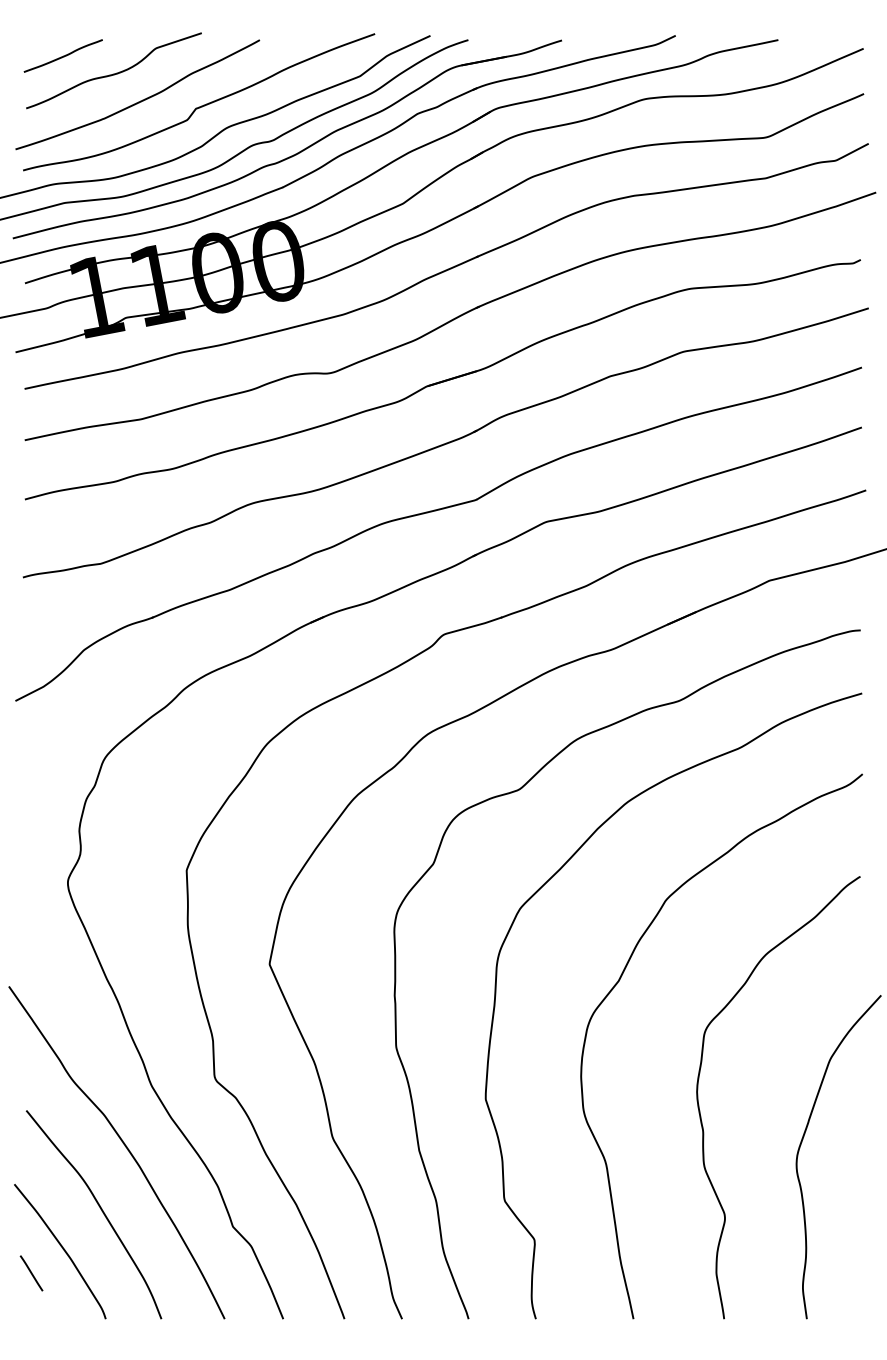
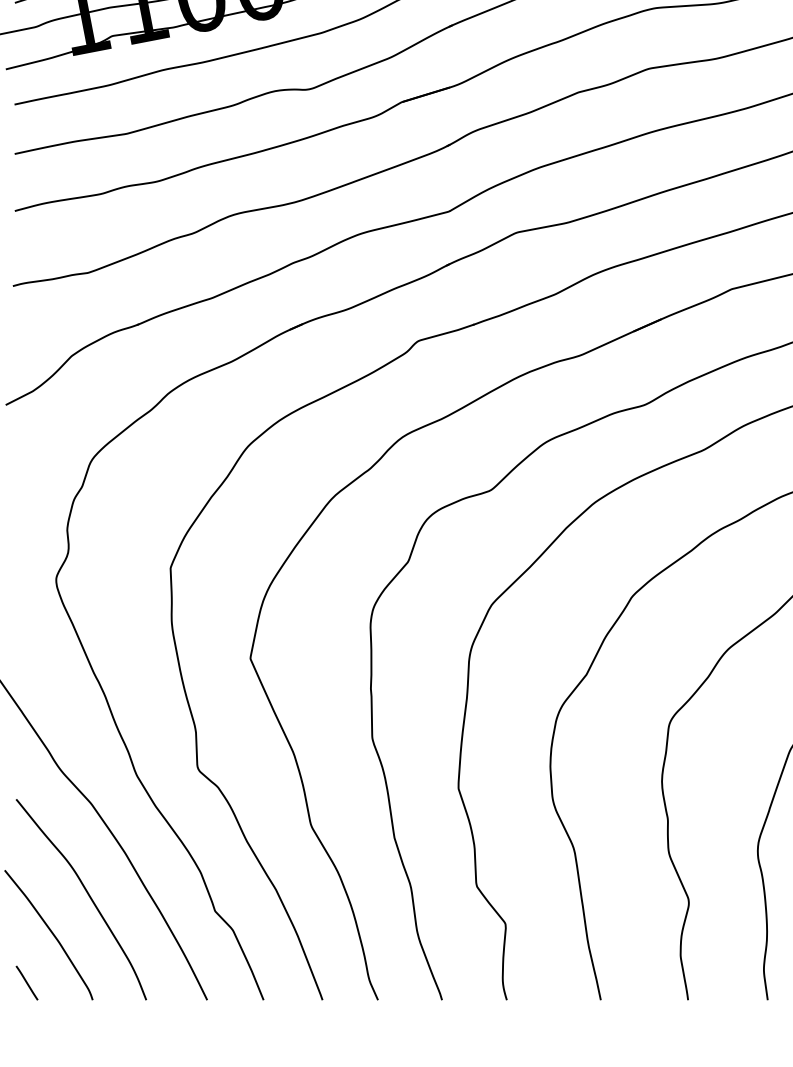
line: (31, 1273) -> (26, 983), moved

